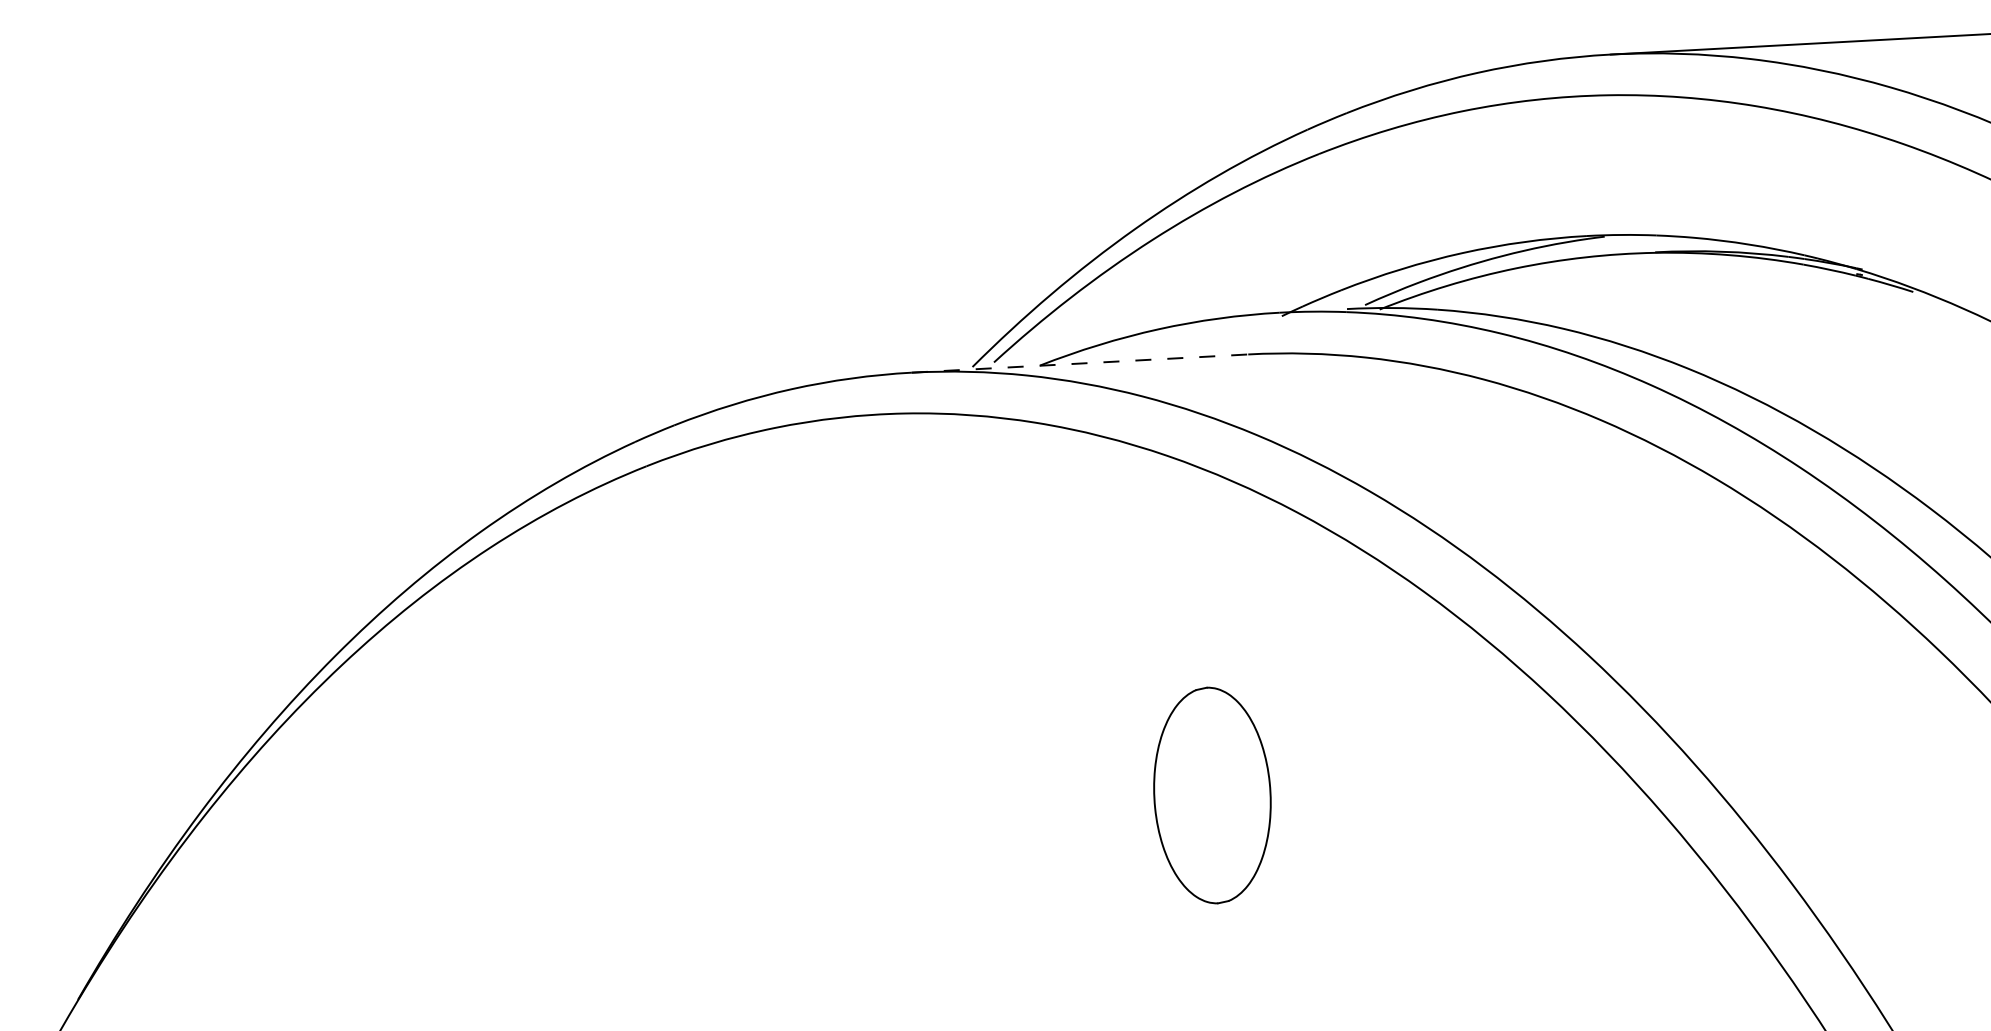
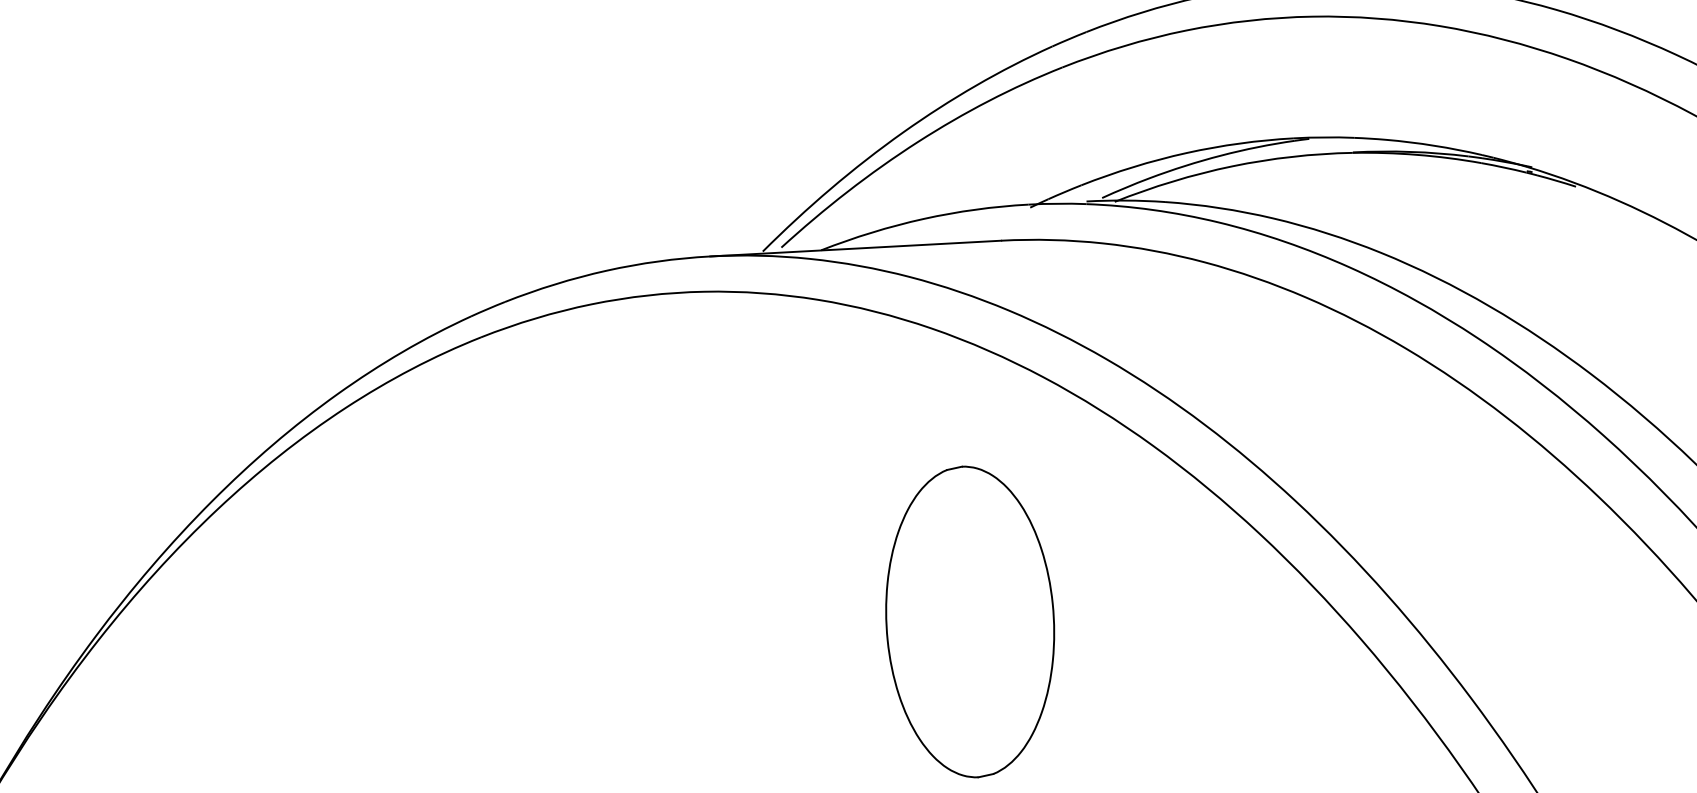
line: (1080, 363) -> (856, 248), dashed -> solid
part: (1212, 795) -> (970, 621), size x1.67

